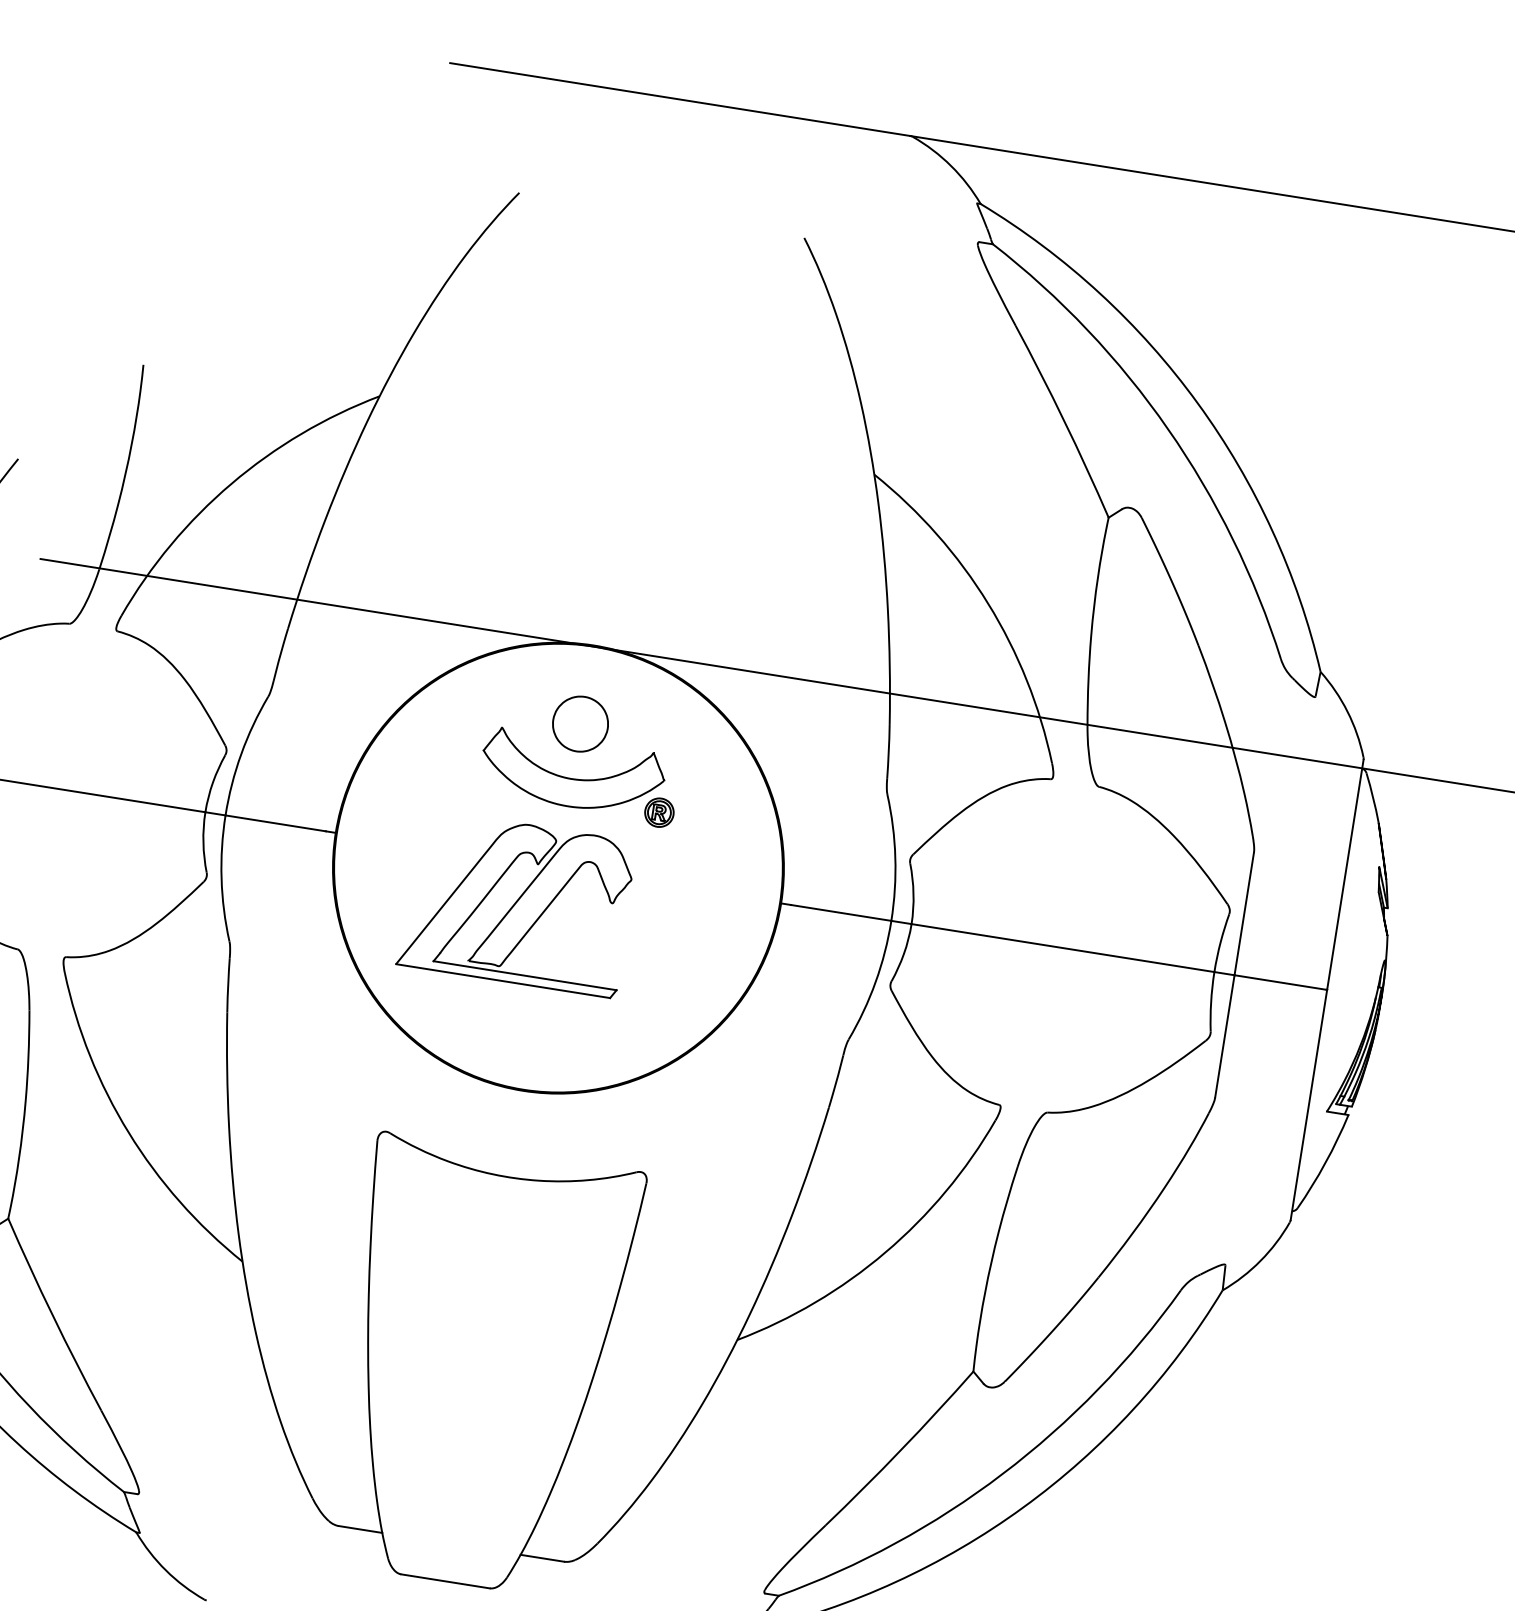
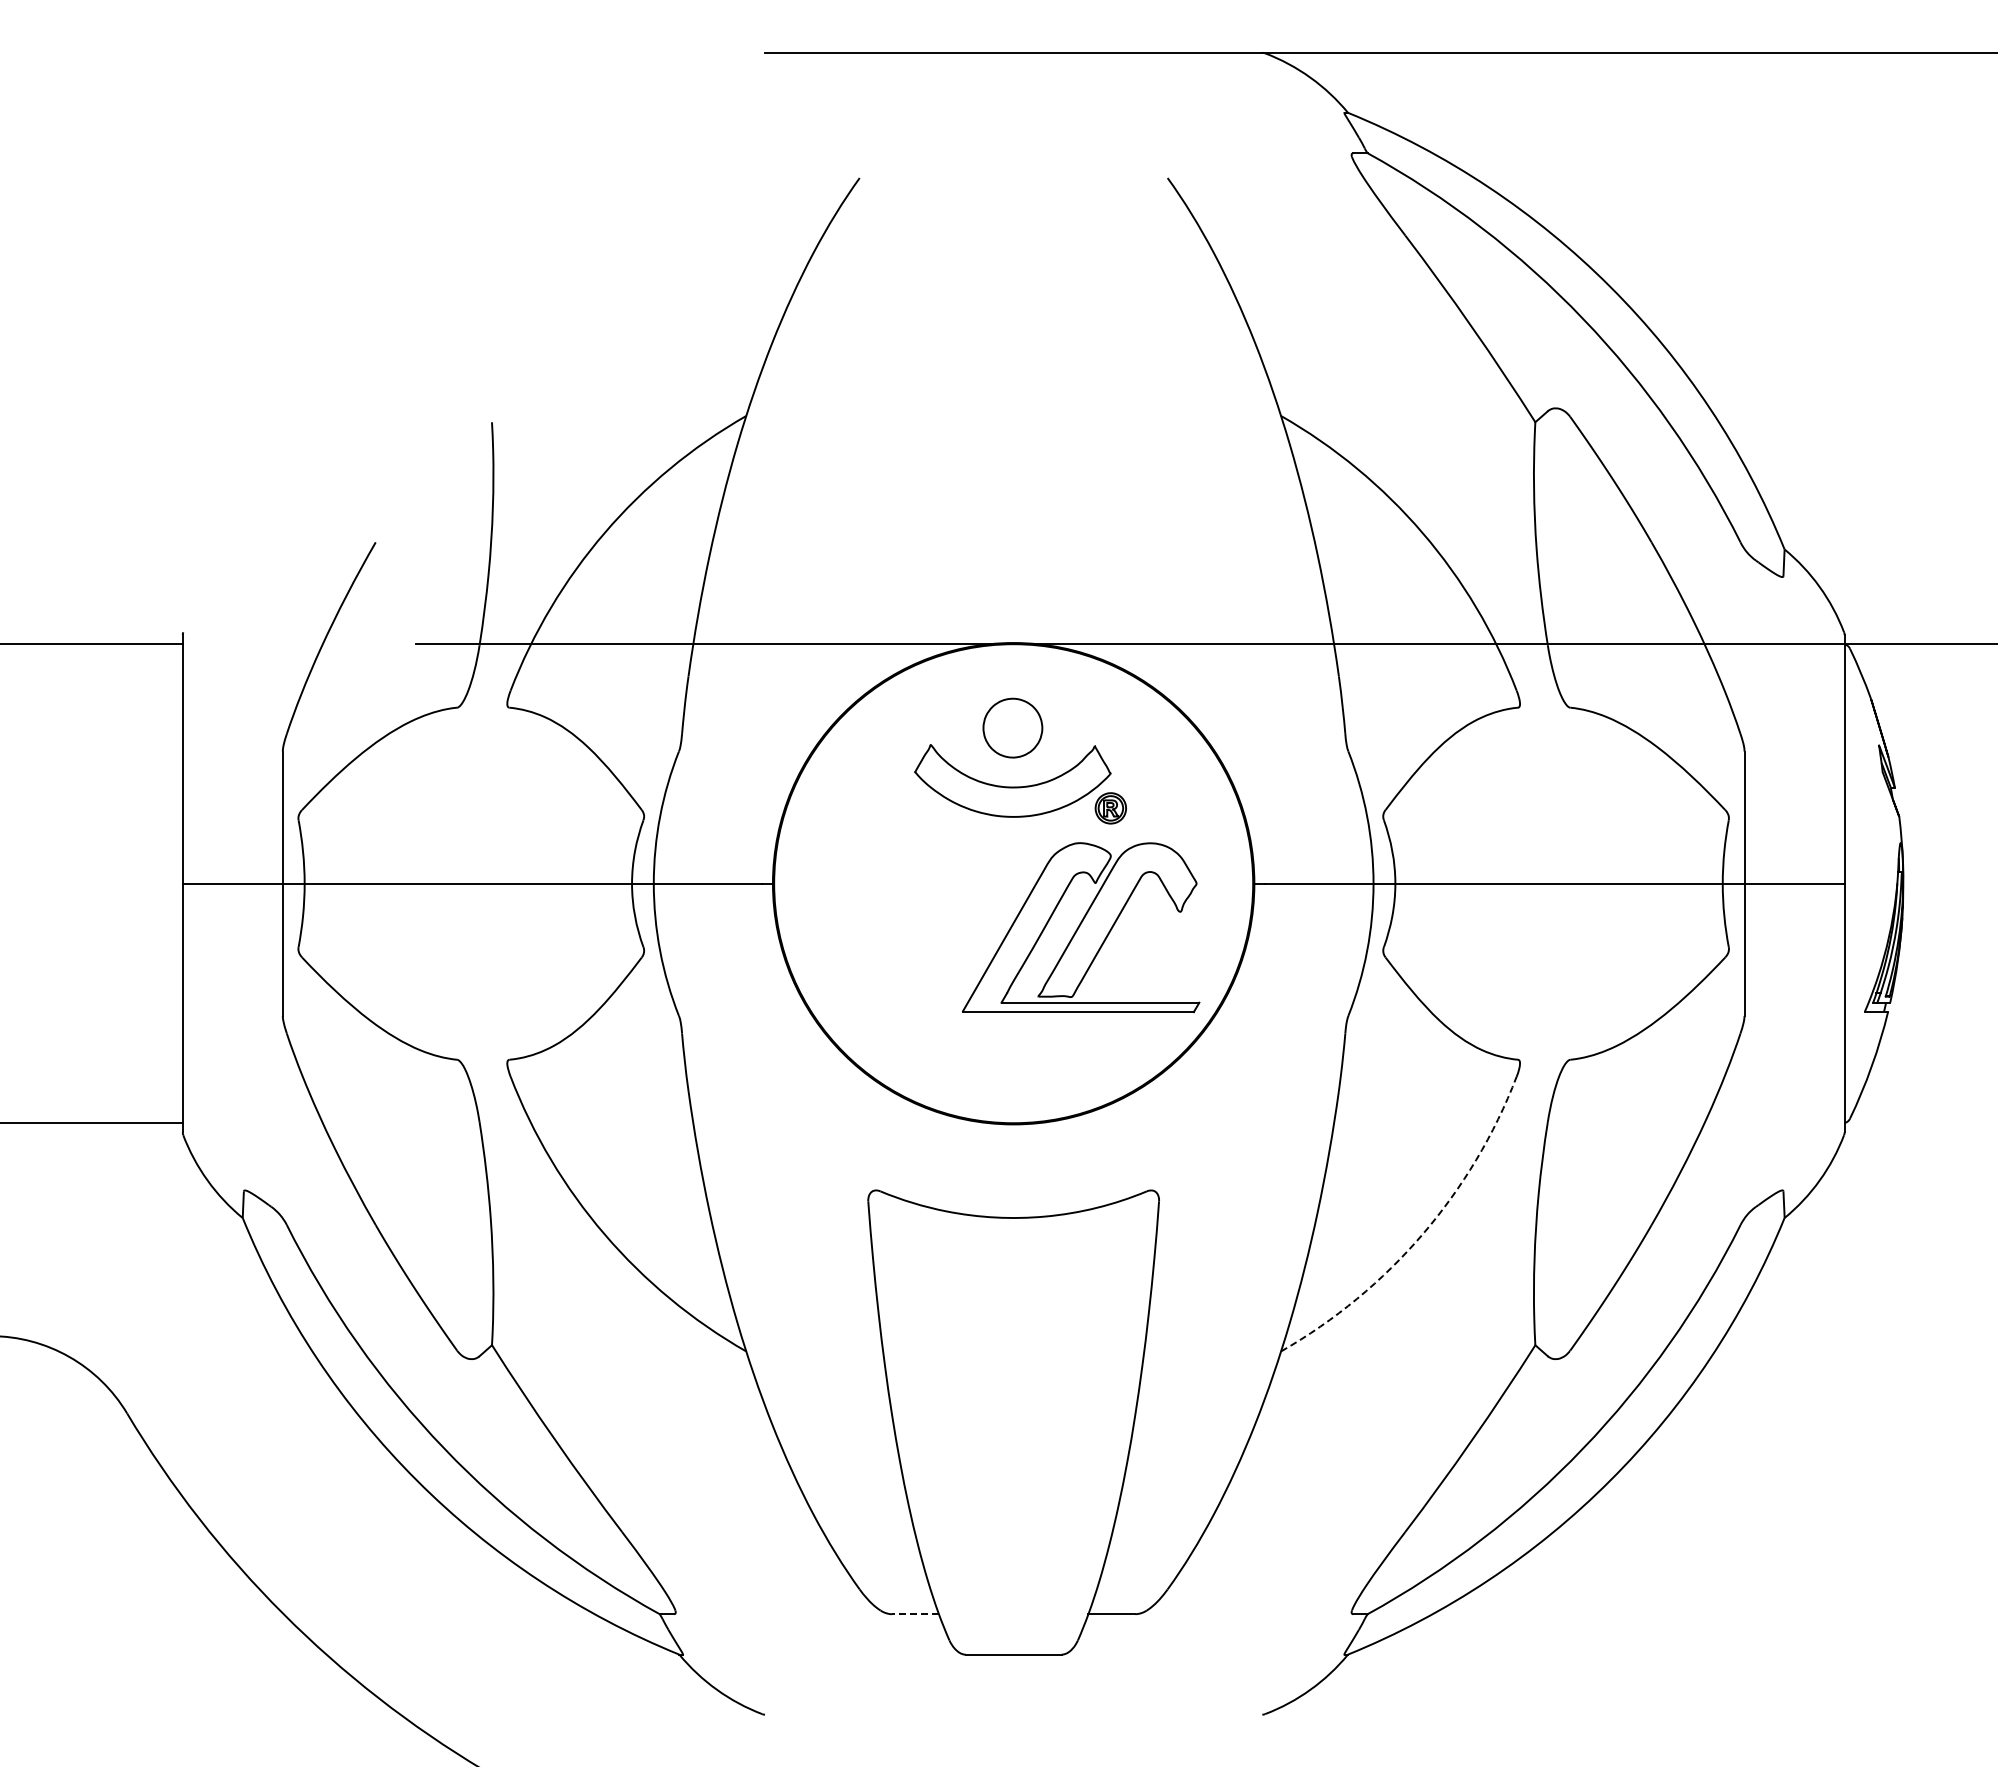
part: (518, 903) -> (1081, 927), moved
arc: (885, 1252) -> (1422, 1234), solid -> dashed
line: (359, 1529) -> (914, 1614), solid -> dashed

